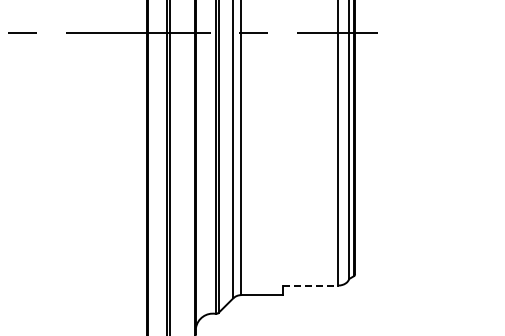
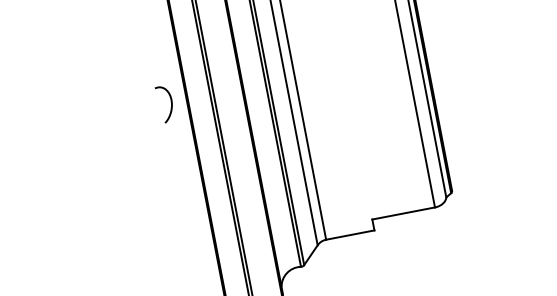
curve: (132, 154) -> (170, 102), added
line: (311, 285) -> (404, 213), dashed -> solid

